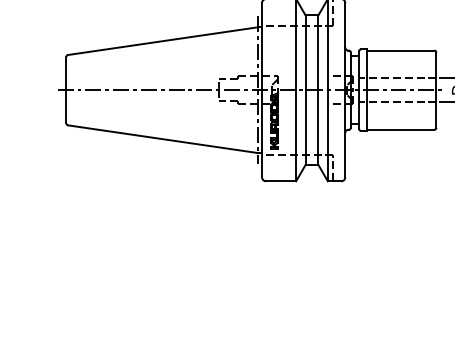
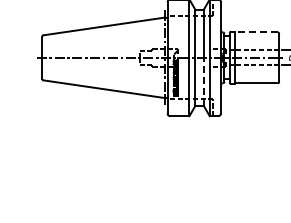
line: (400, 50) -> (256, 32), solid -> dashed
line: (318, 127) -> (203, 81), solid -> dashed

